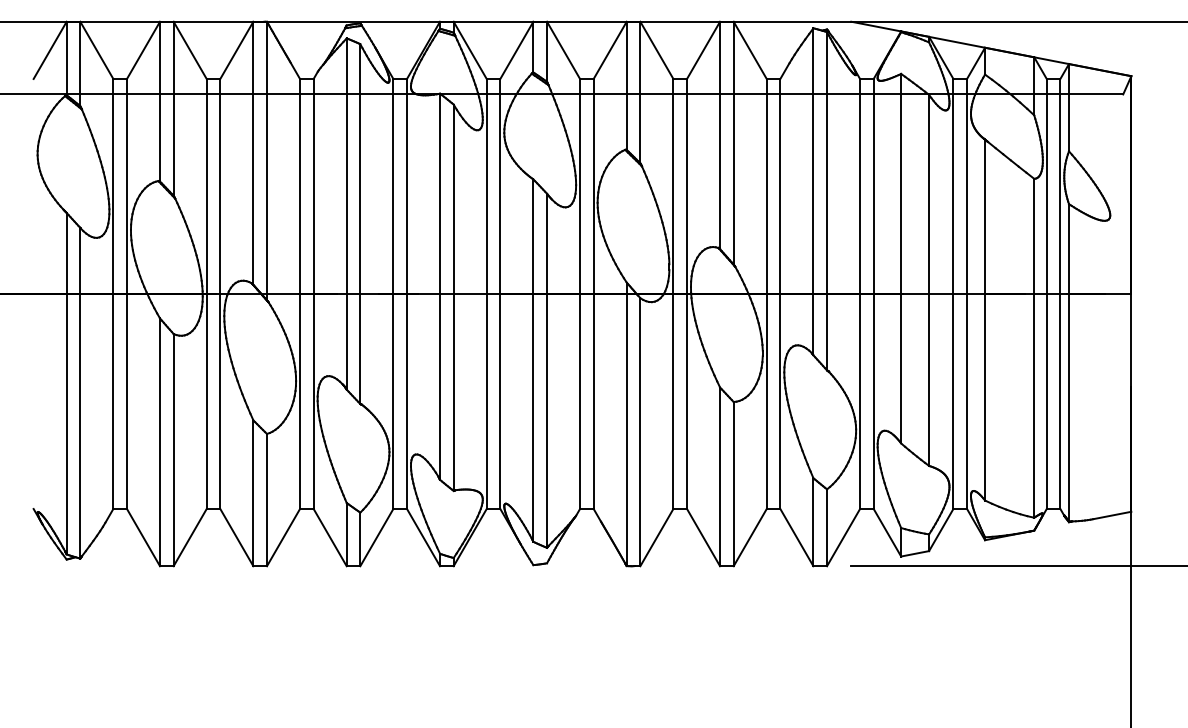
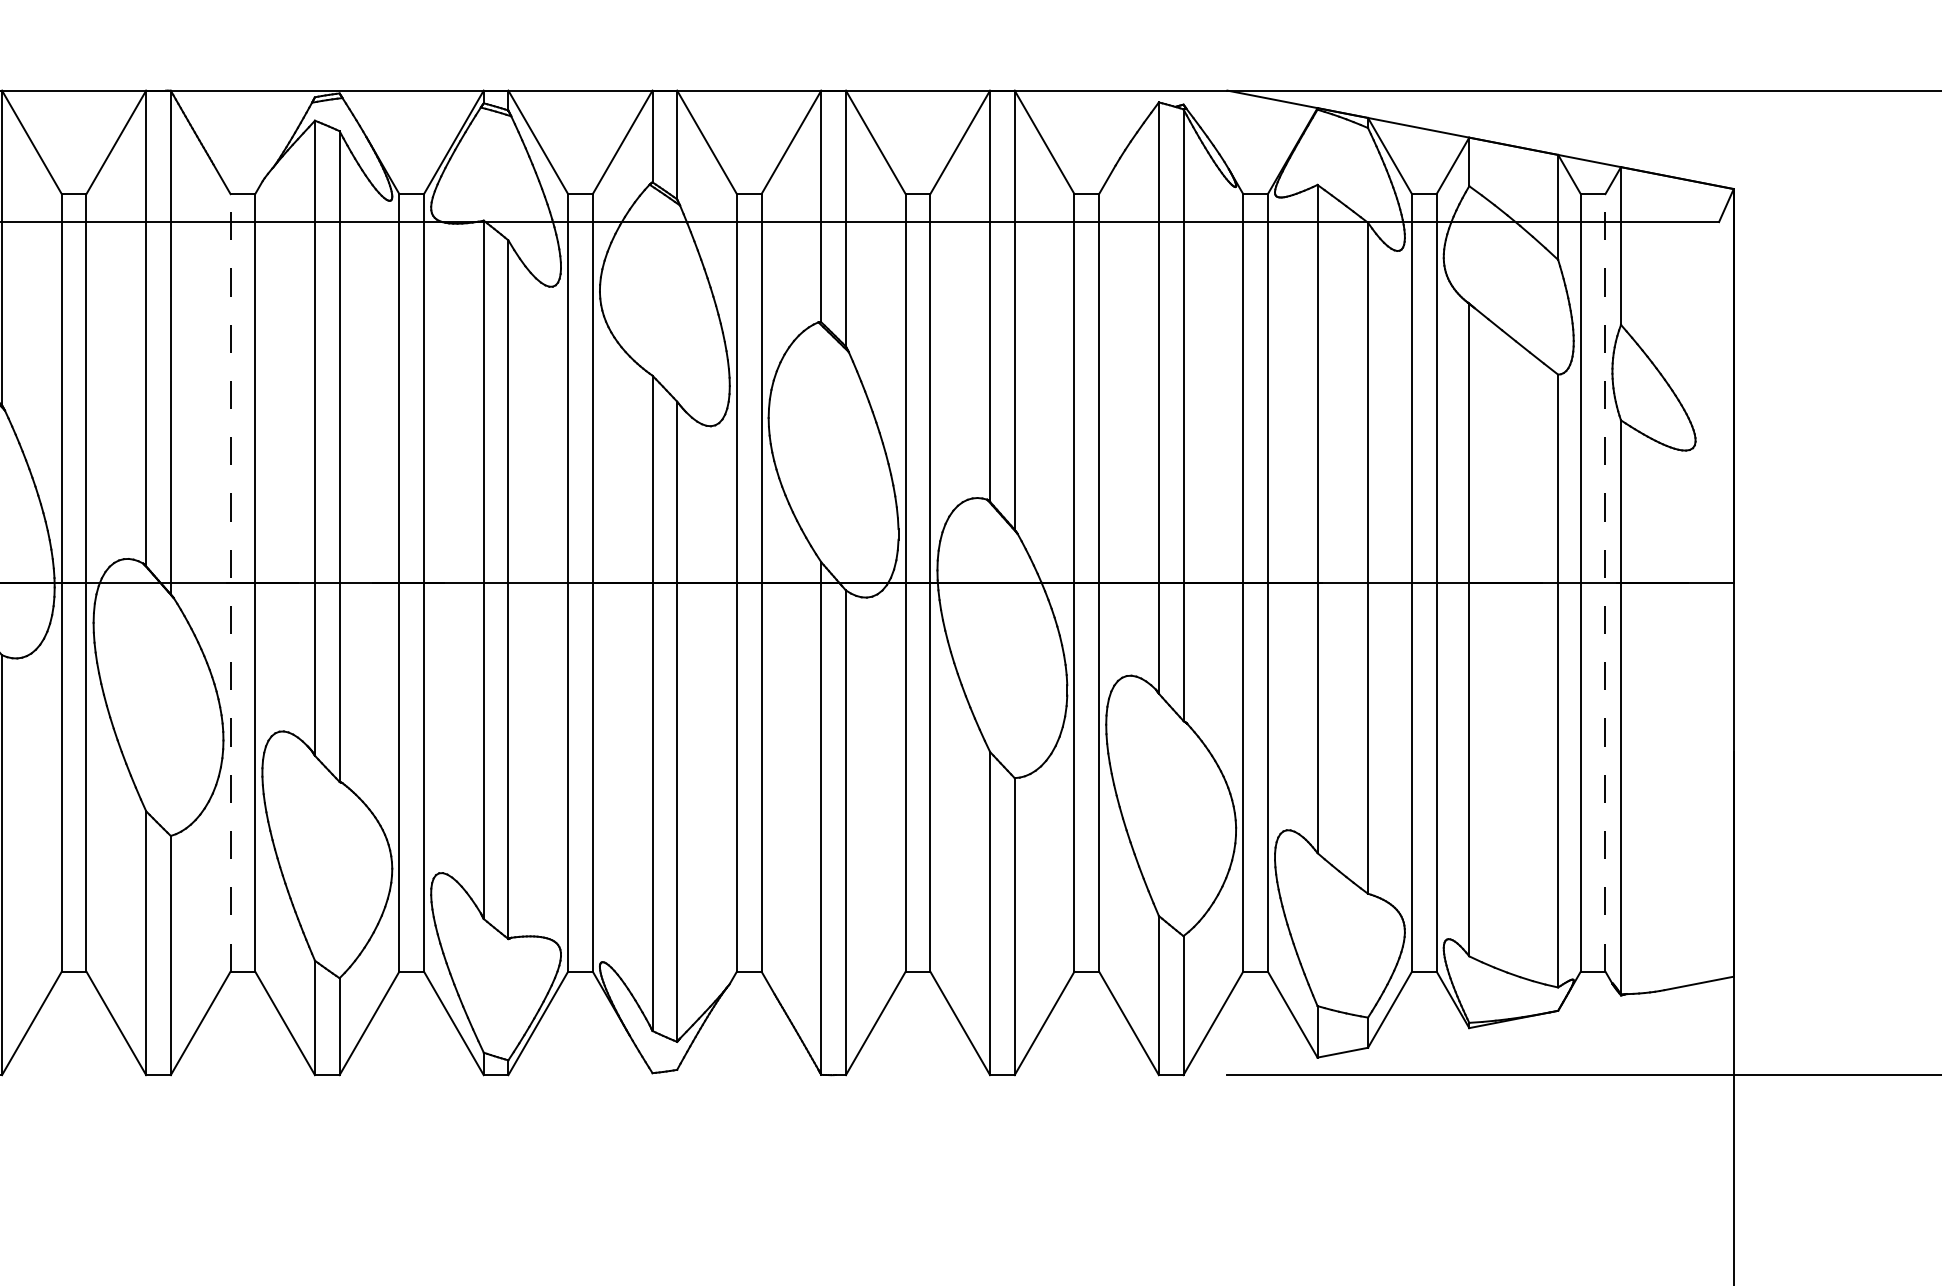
line: (300, 293) -> (231, 581), solid -> dashed
line: (1060, 293) -> (1605, 581), solid -> dashed

